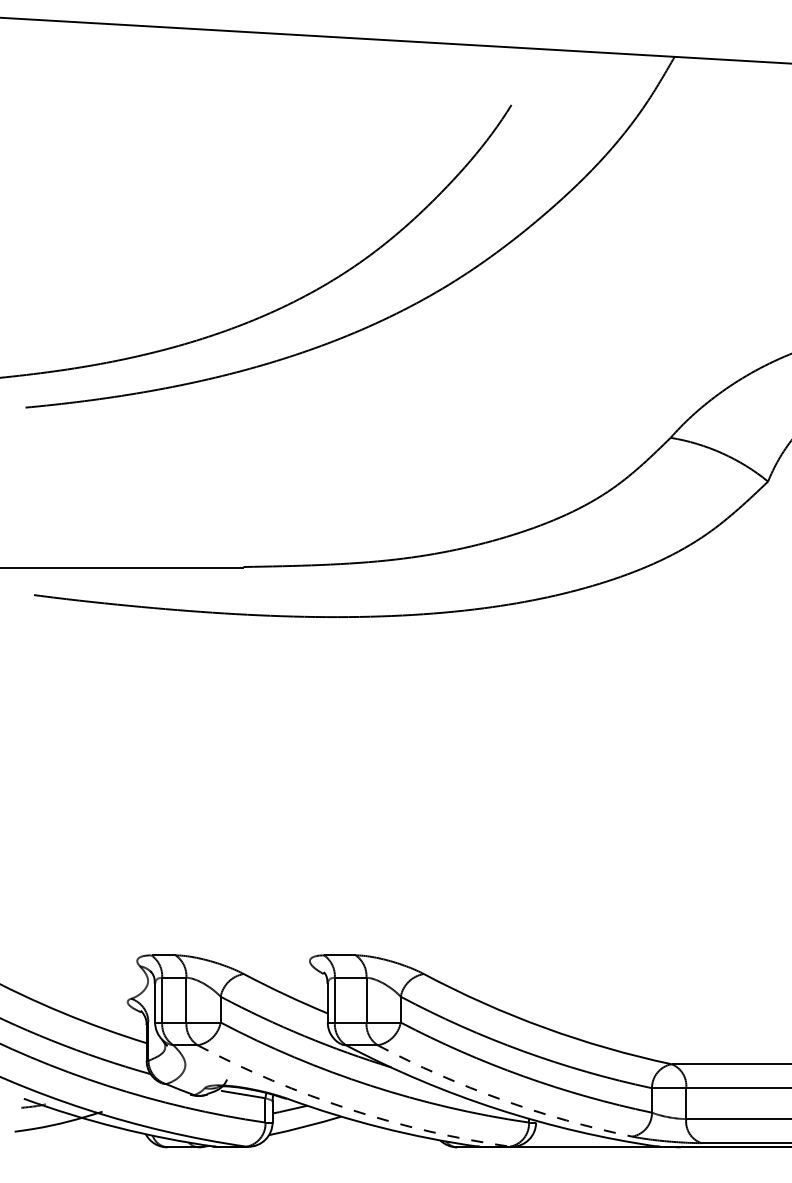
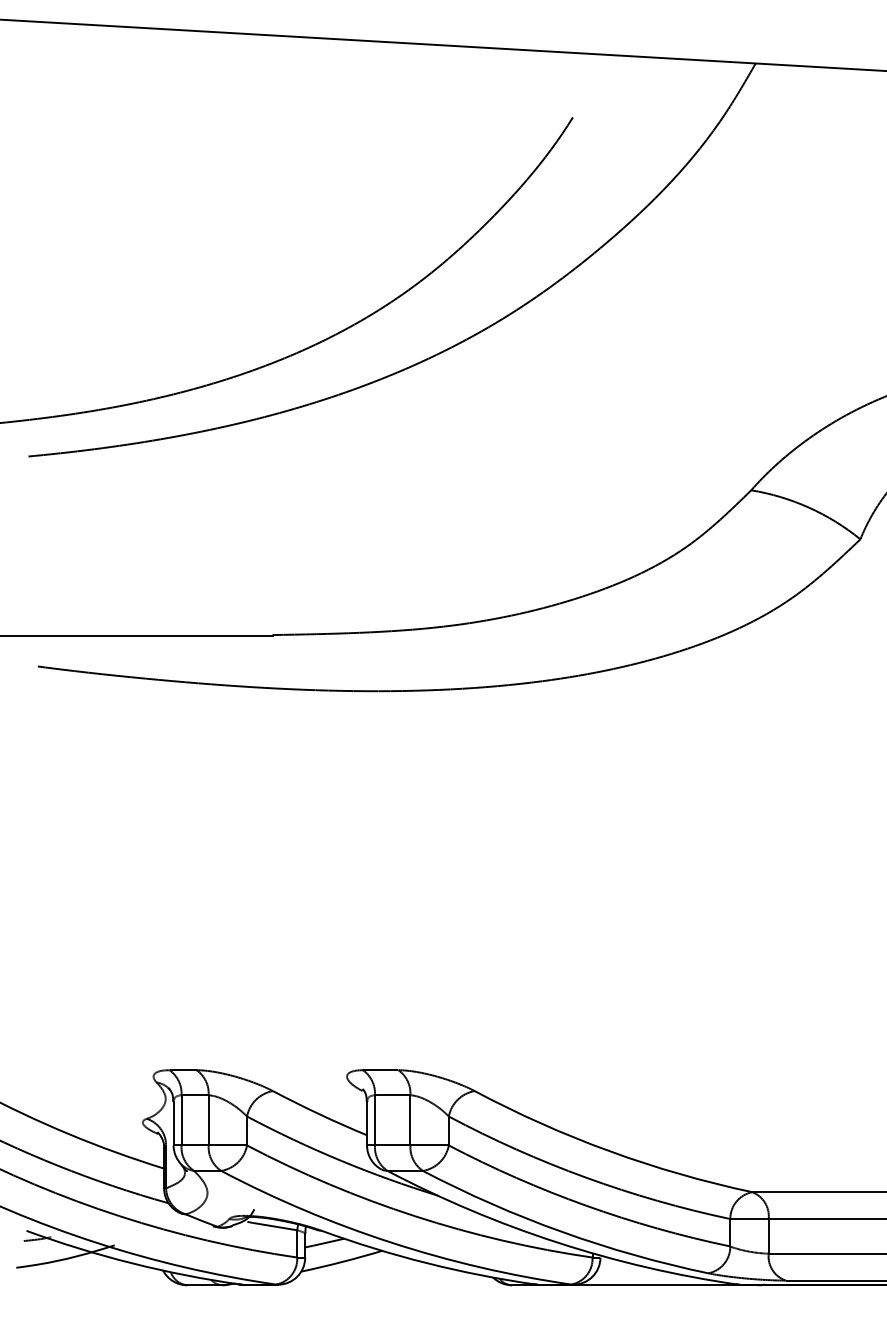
arc: (502, 1099) -> (562, 1231), dashed -> solid
arc: (349, 1109) -> (391, 1242), dashed -> solid

